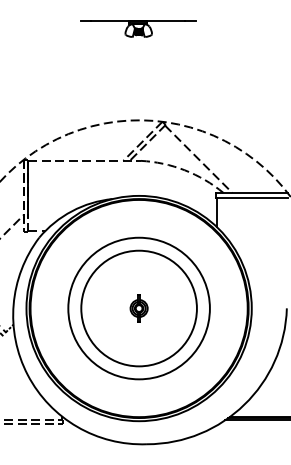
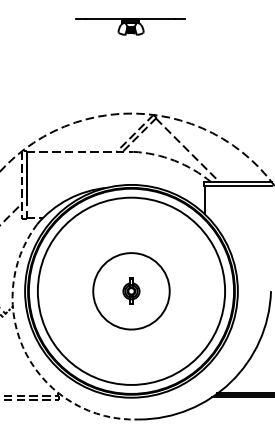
circle: (138, 308) -> (130, 291), size x0.7
circle: (138, 308) -> (130, 291), size x1.4
arc: (27, 375) -> (26, 354), solid -> dashed

